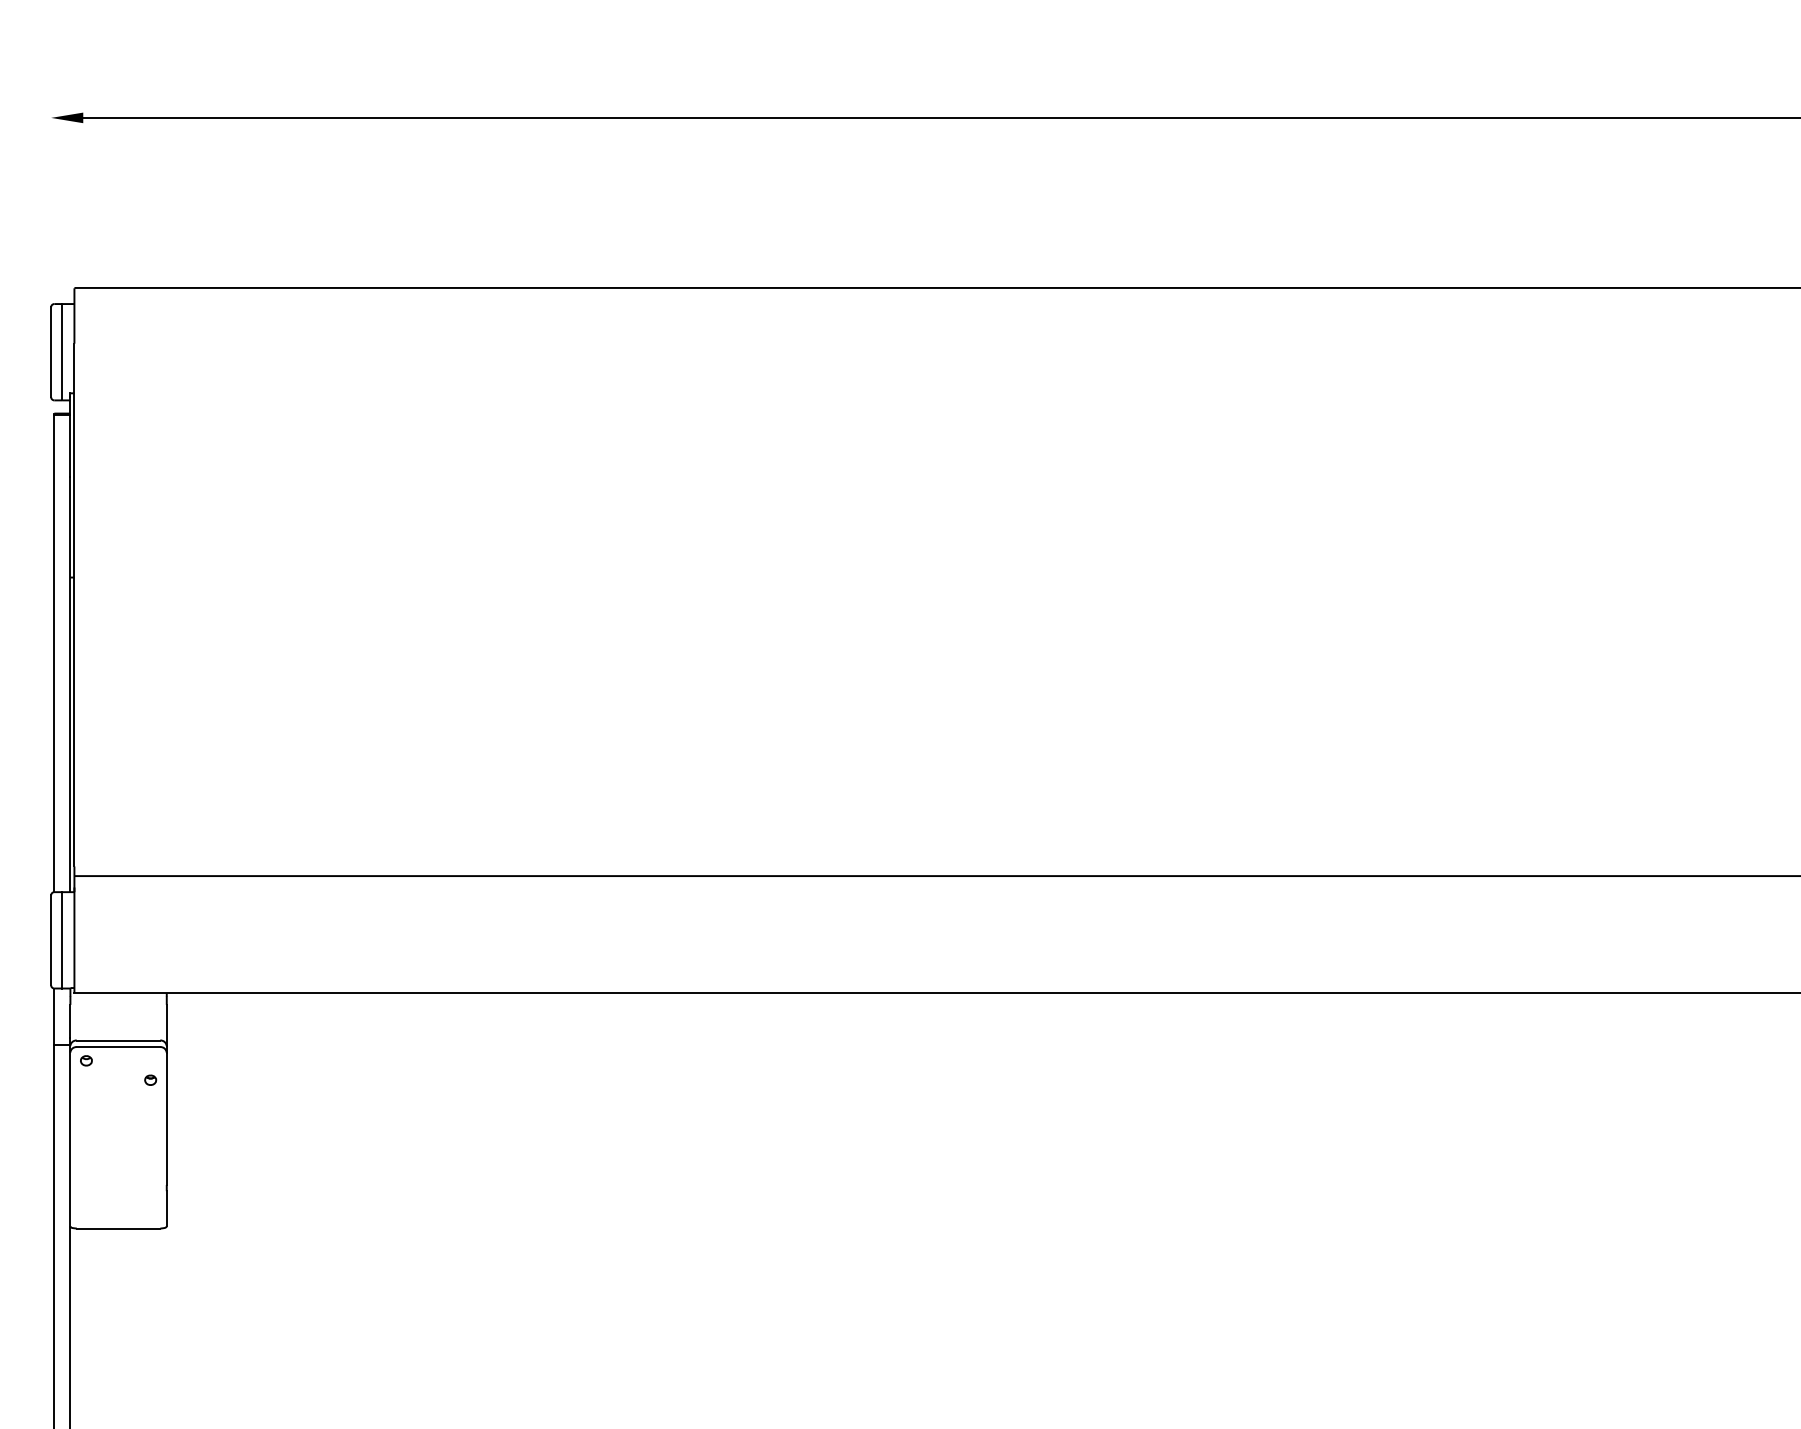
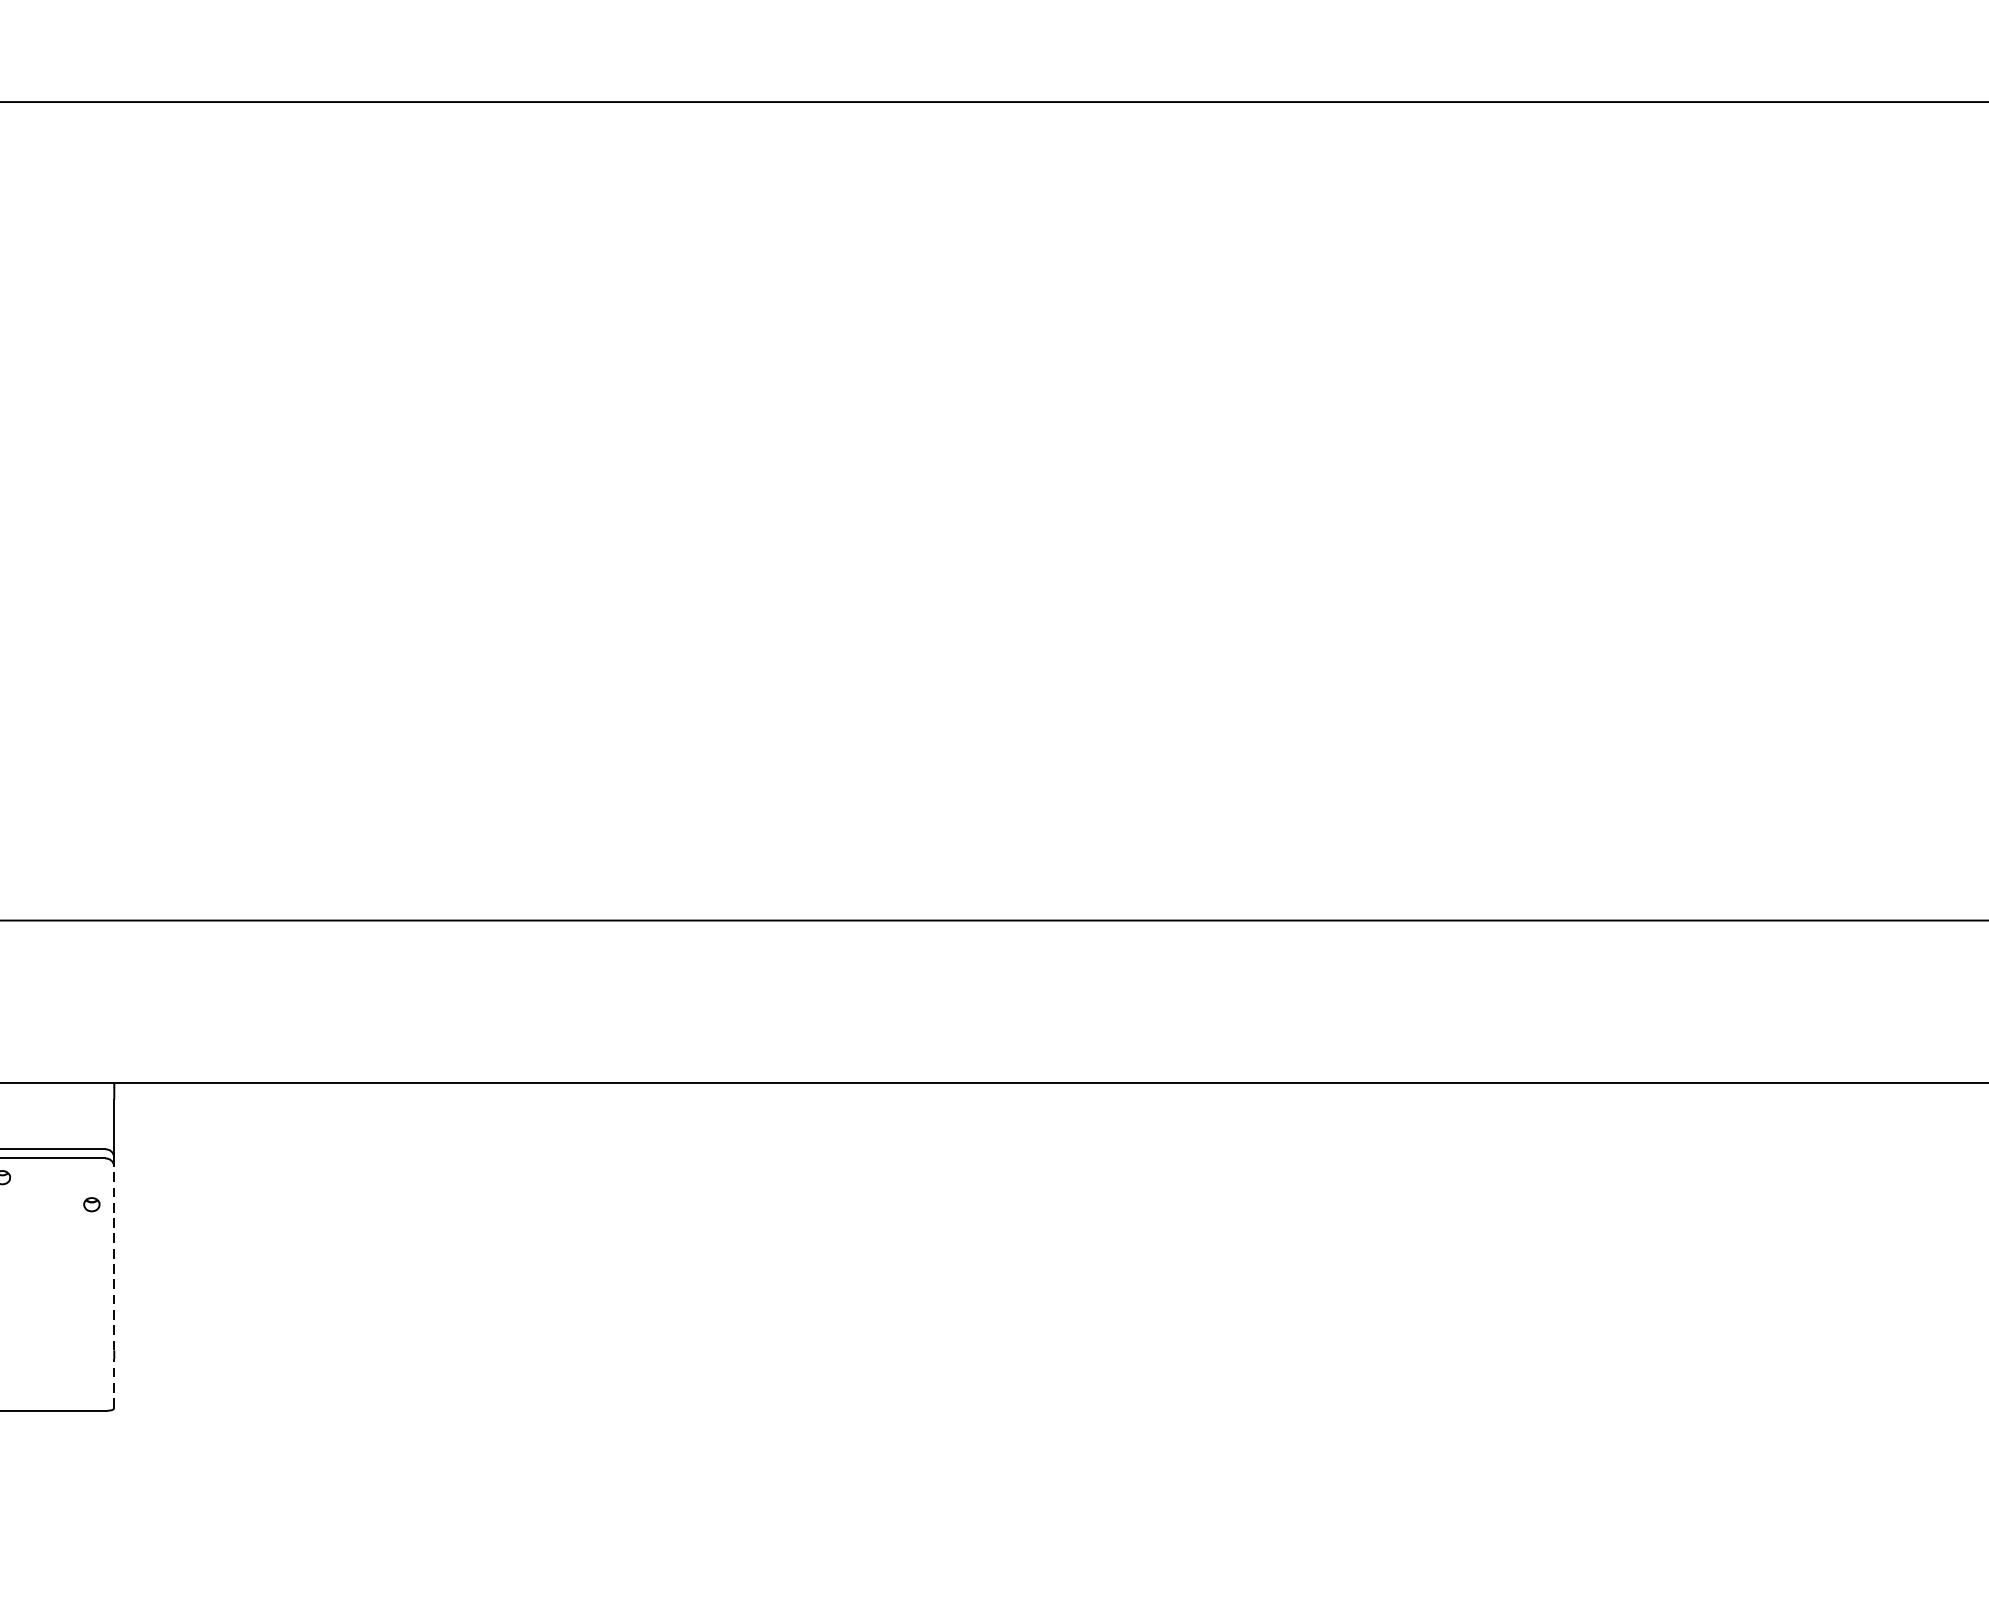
line: (166, 1118) -> (113, 1257), solid -> dashed
line: (166, 1208) -> (113, 1383), solid -> dashed

